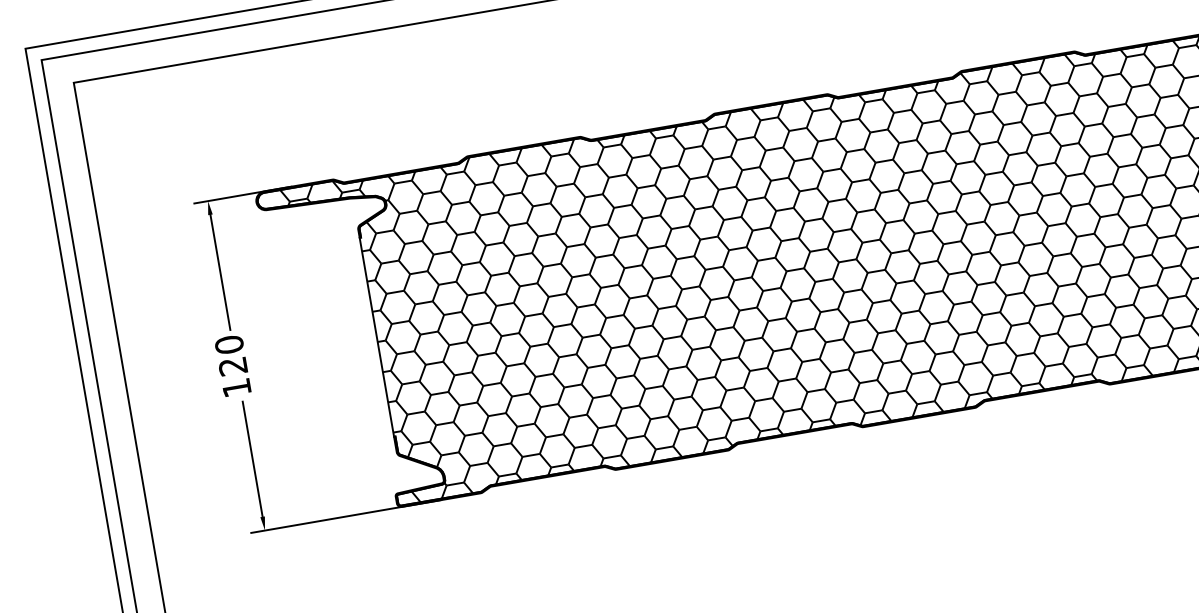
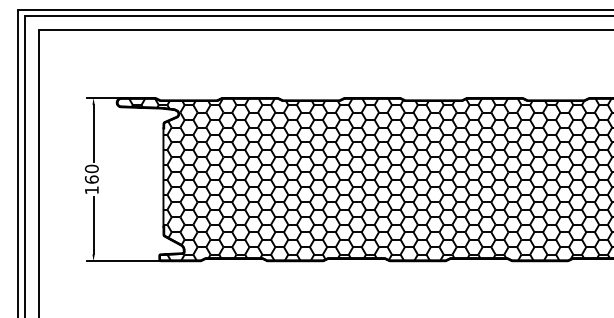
text: (232, 366) -> (91, 179), 120 -> 160

